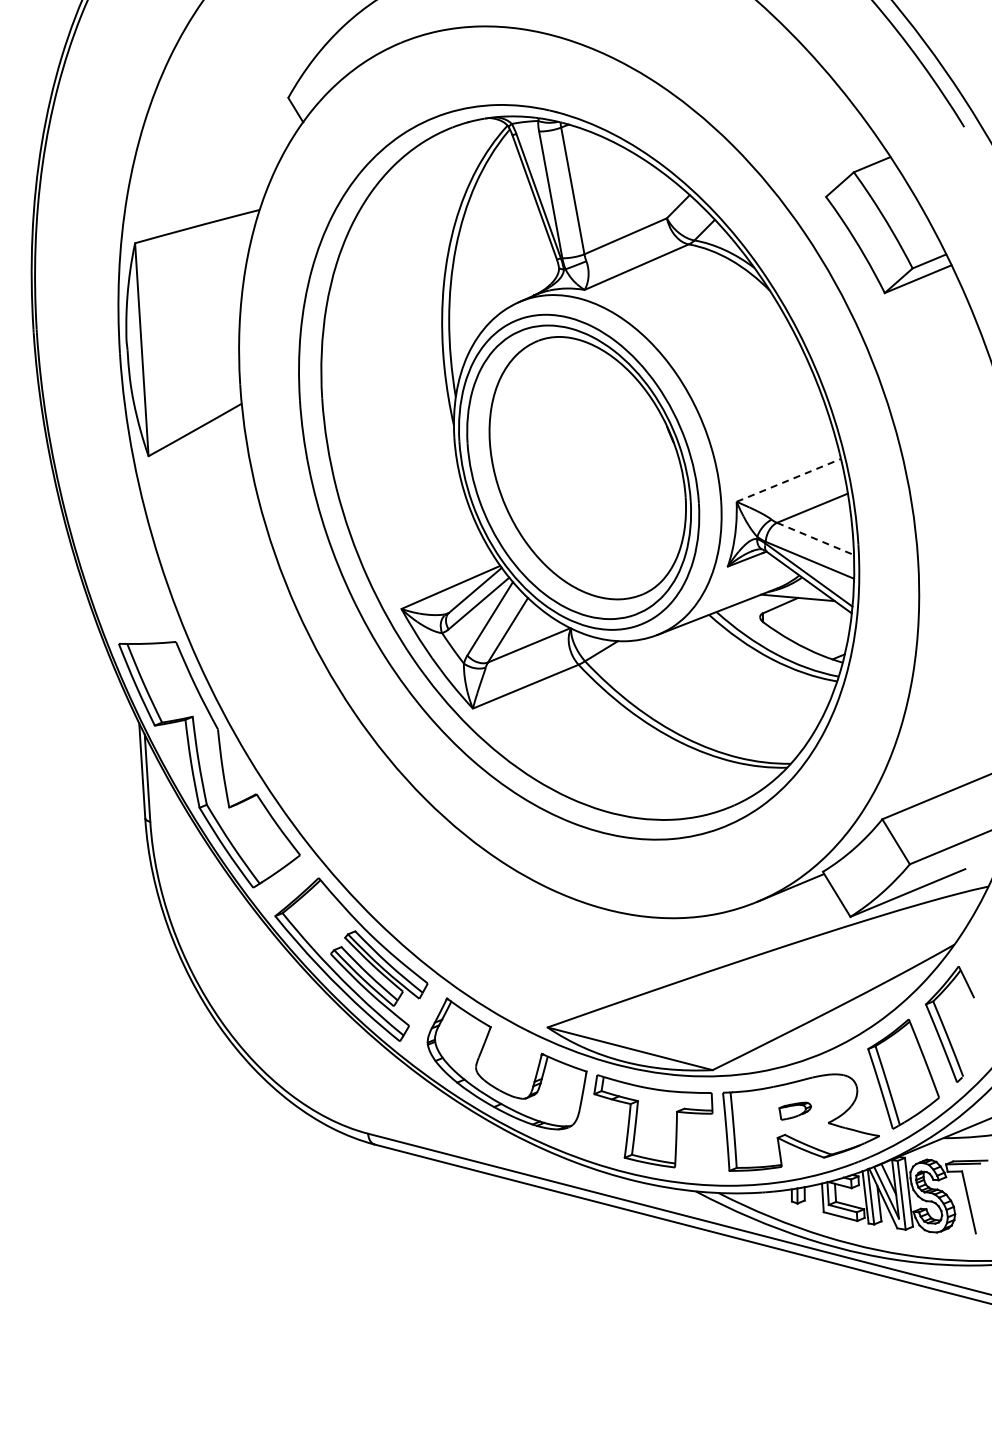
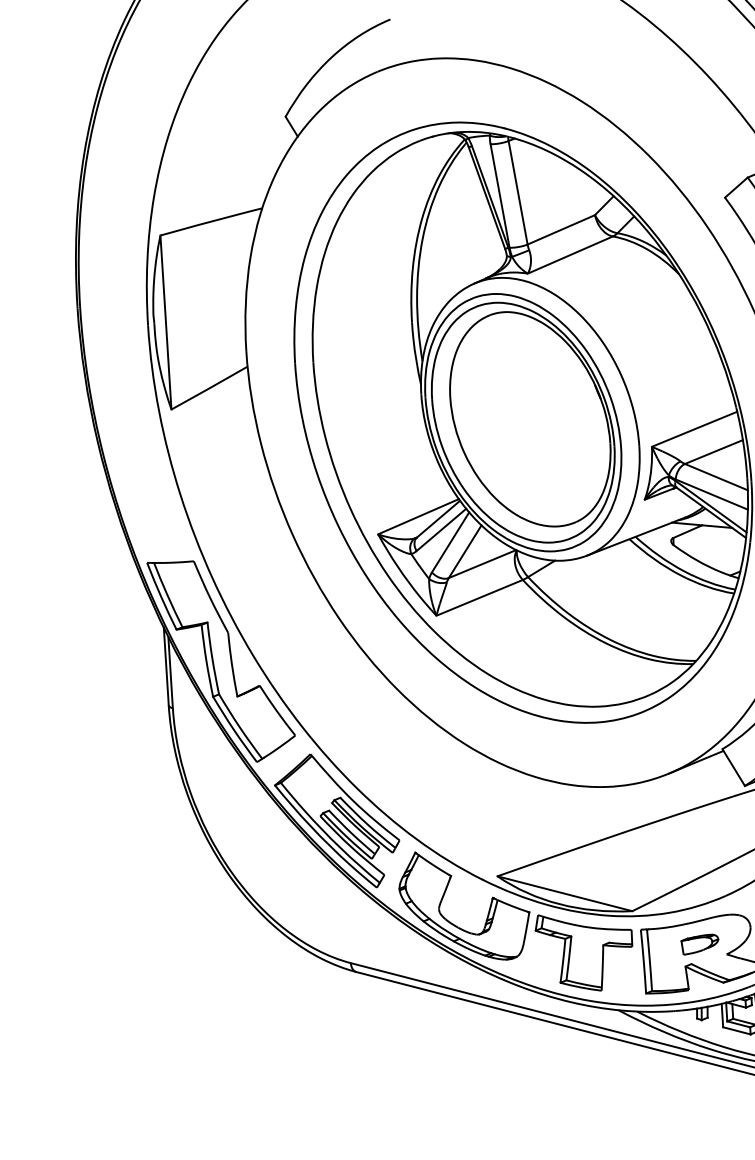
line: (789, 480) -> (695, 429), dashed -> solid
line: (815, 538) -> (716, 476), dashed -> solid
part: (794, 1111) -> (699, 944), size x1.43

